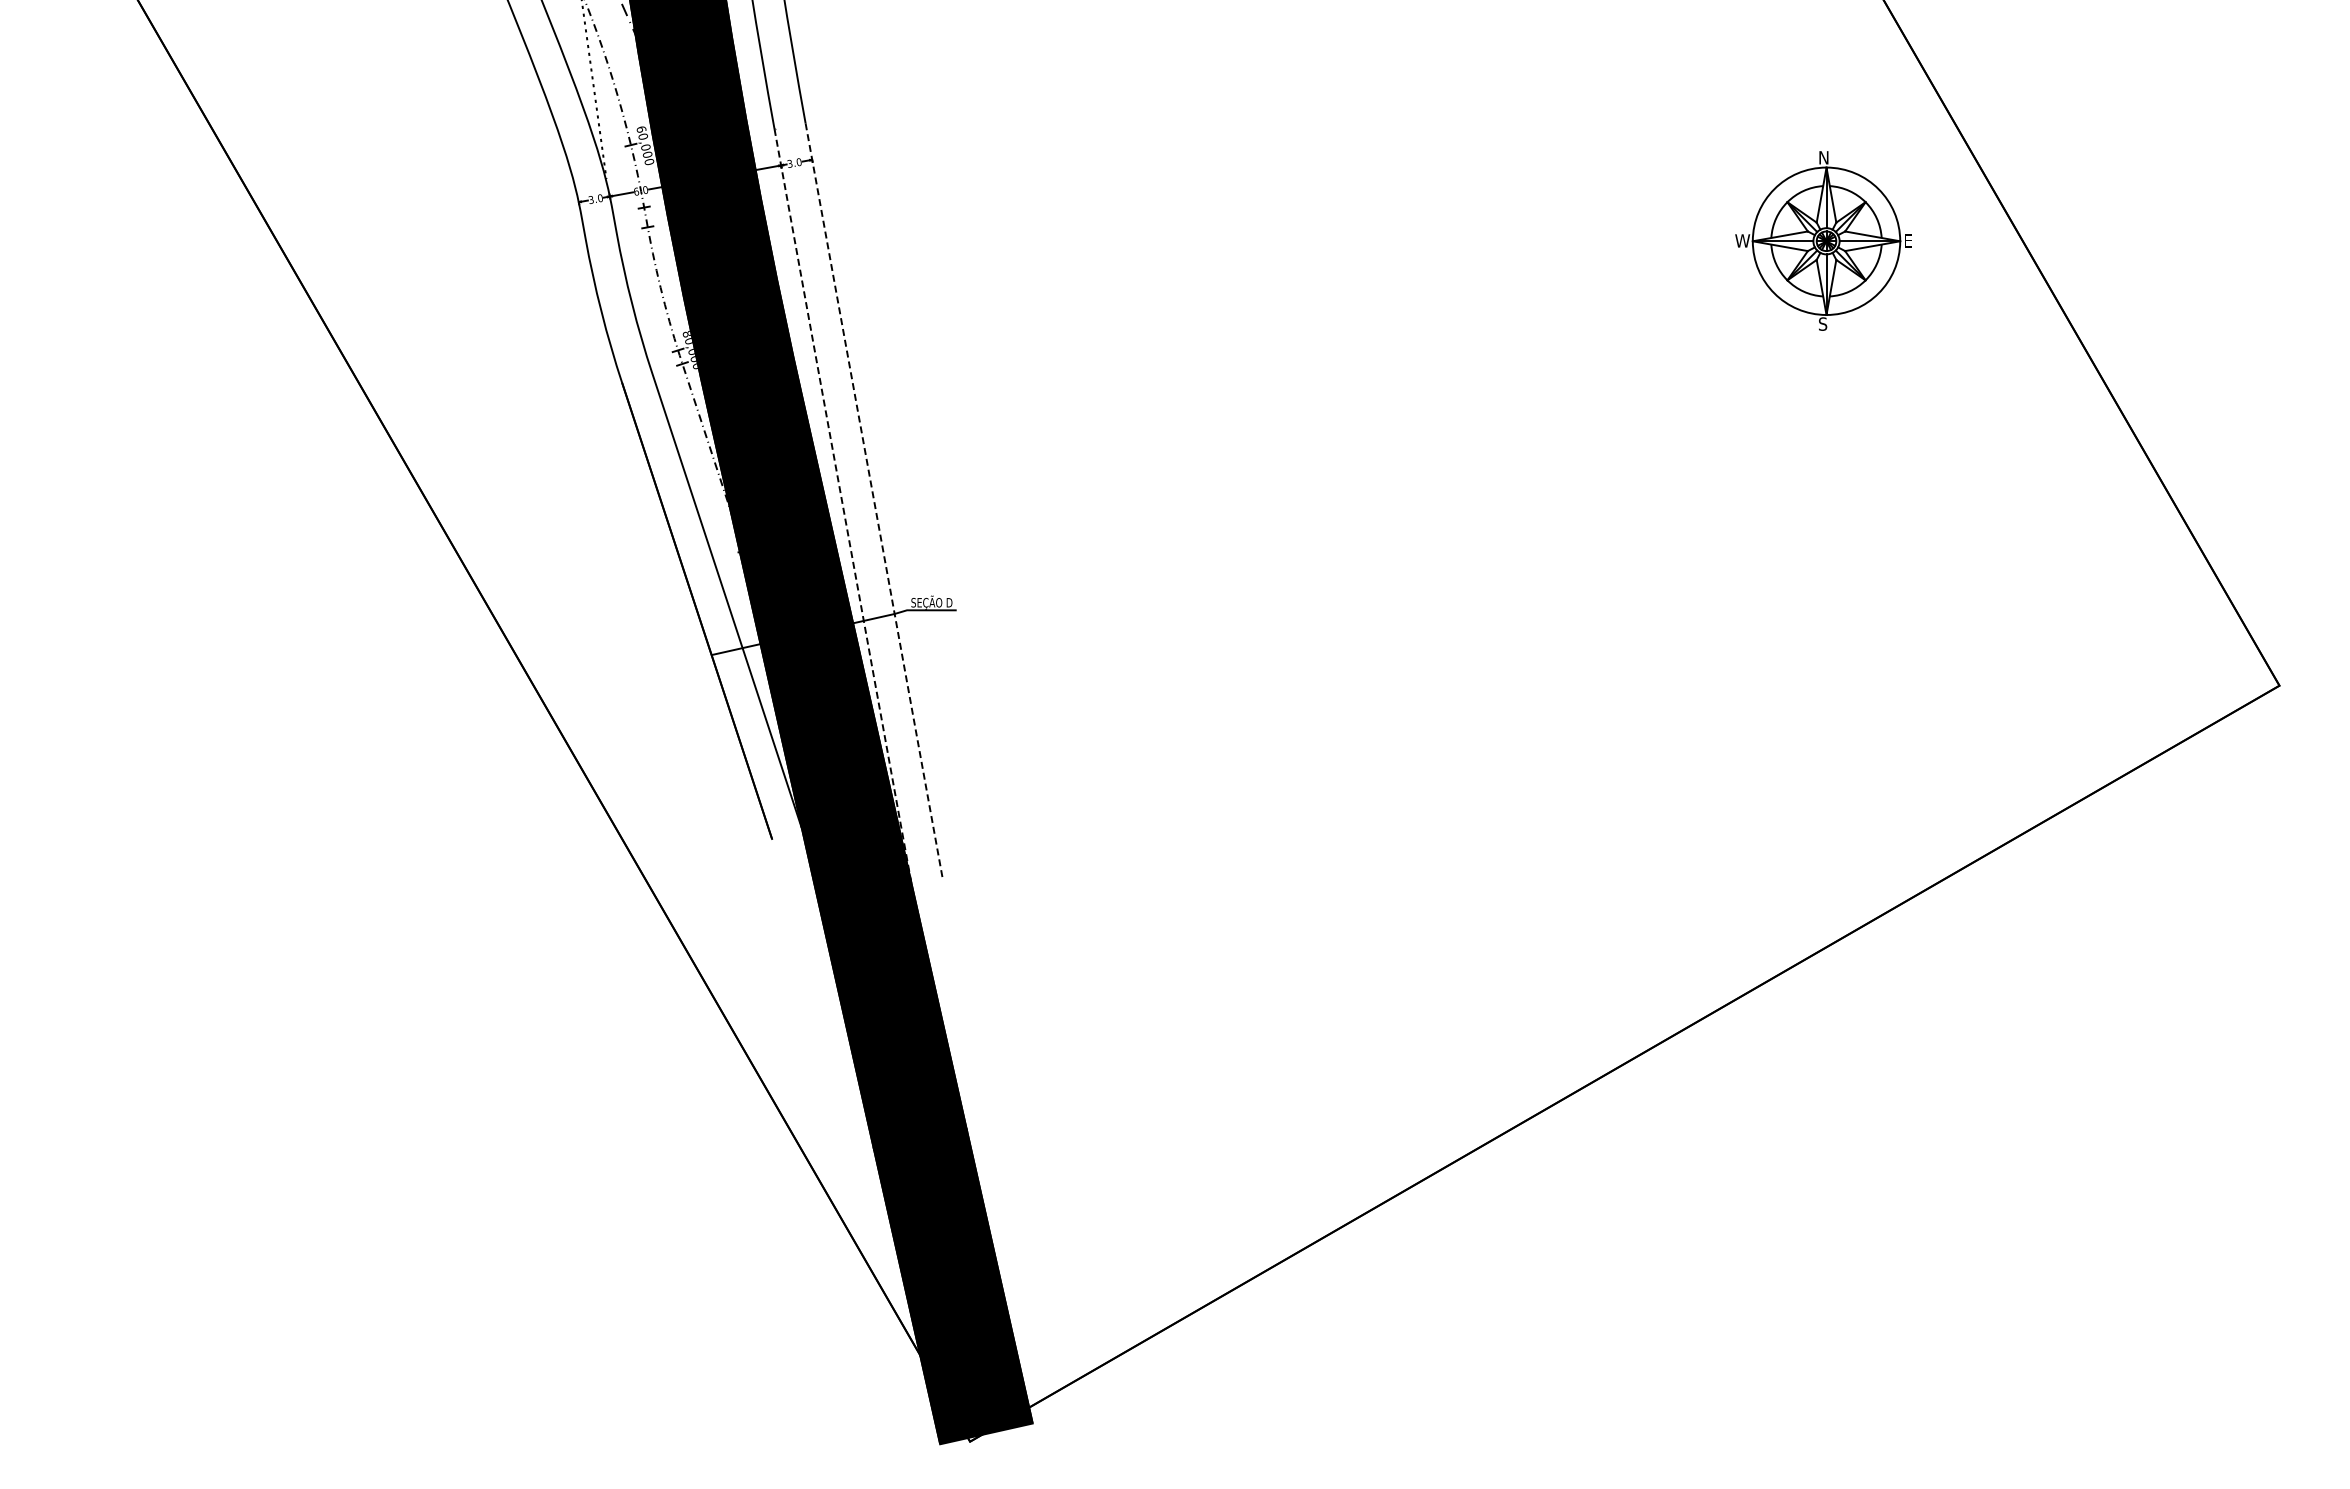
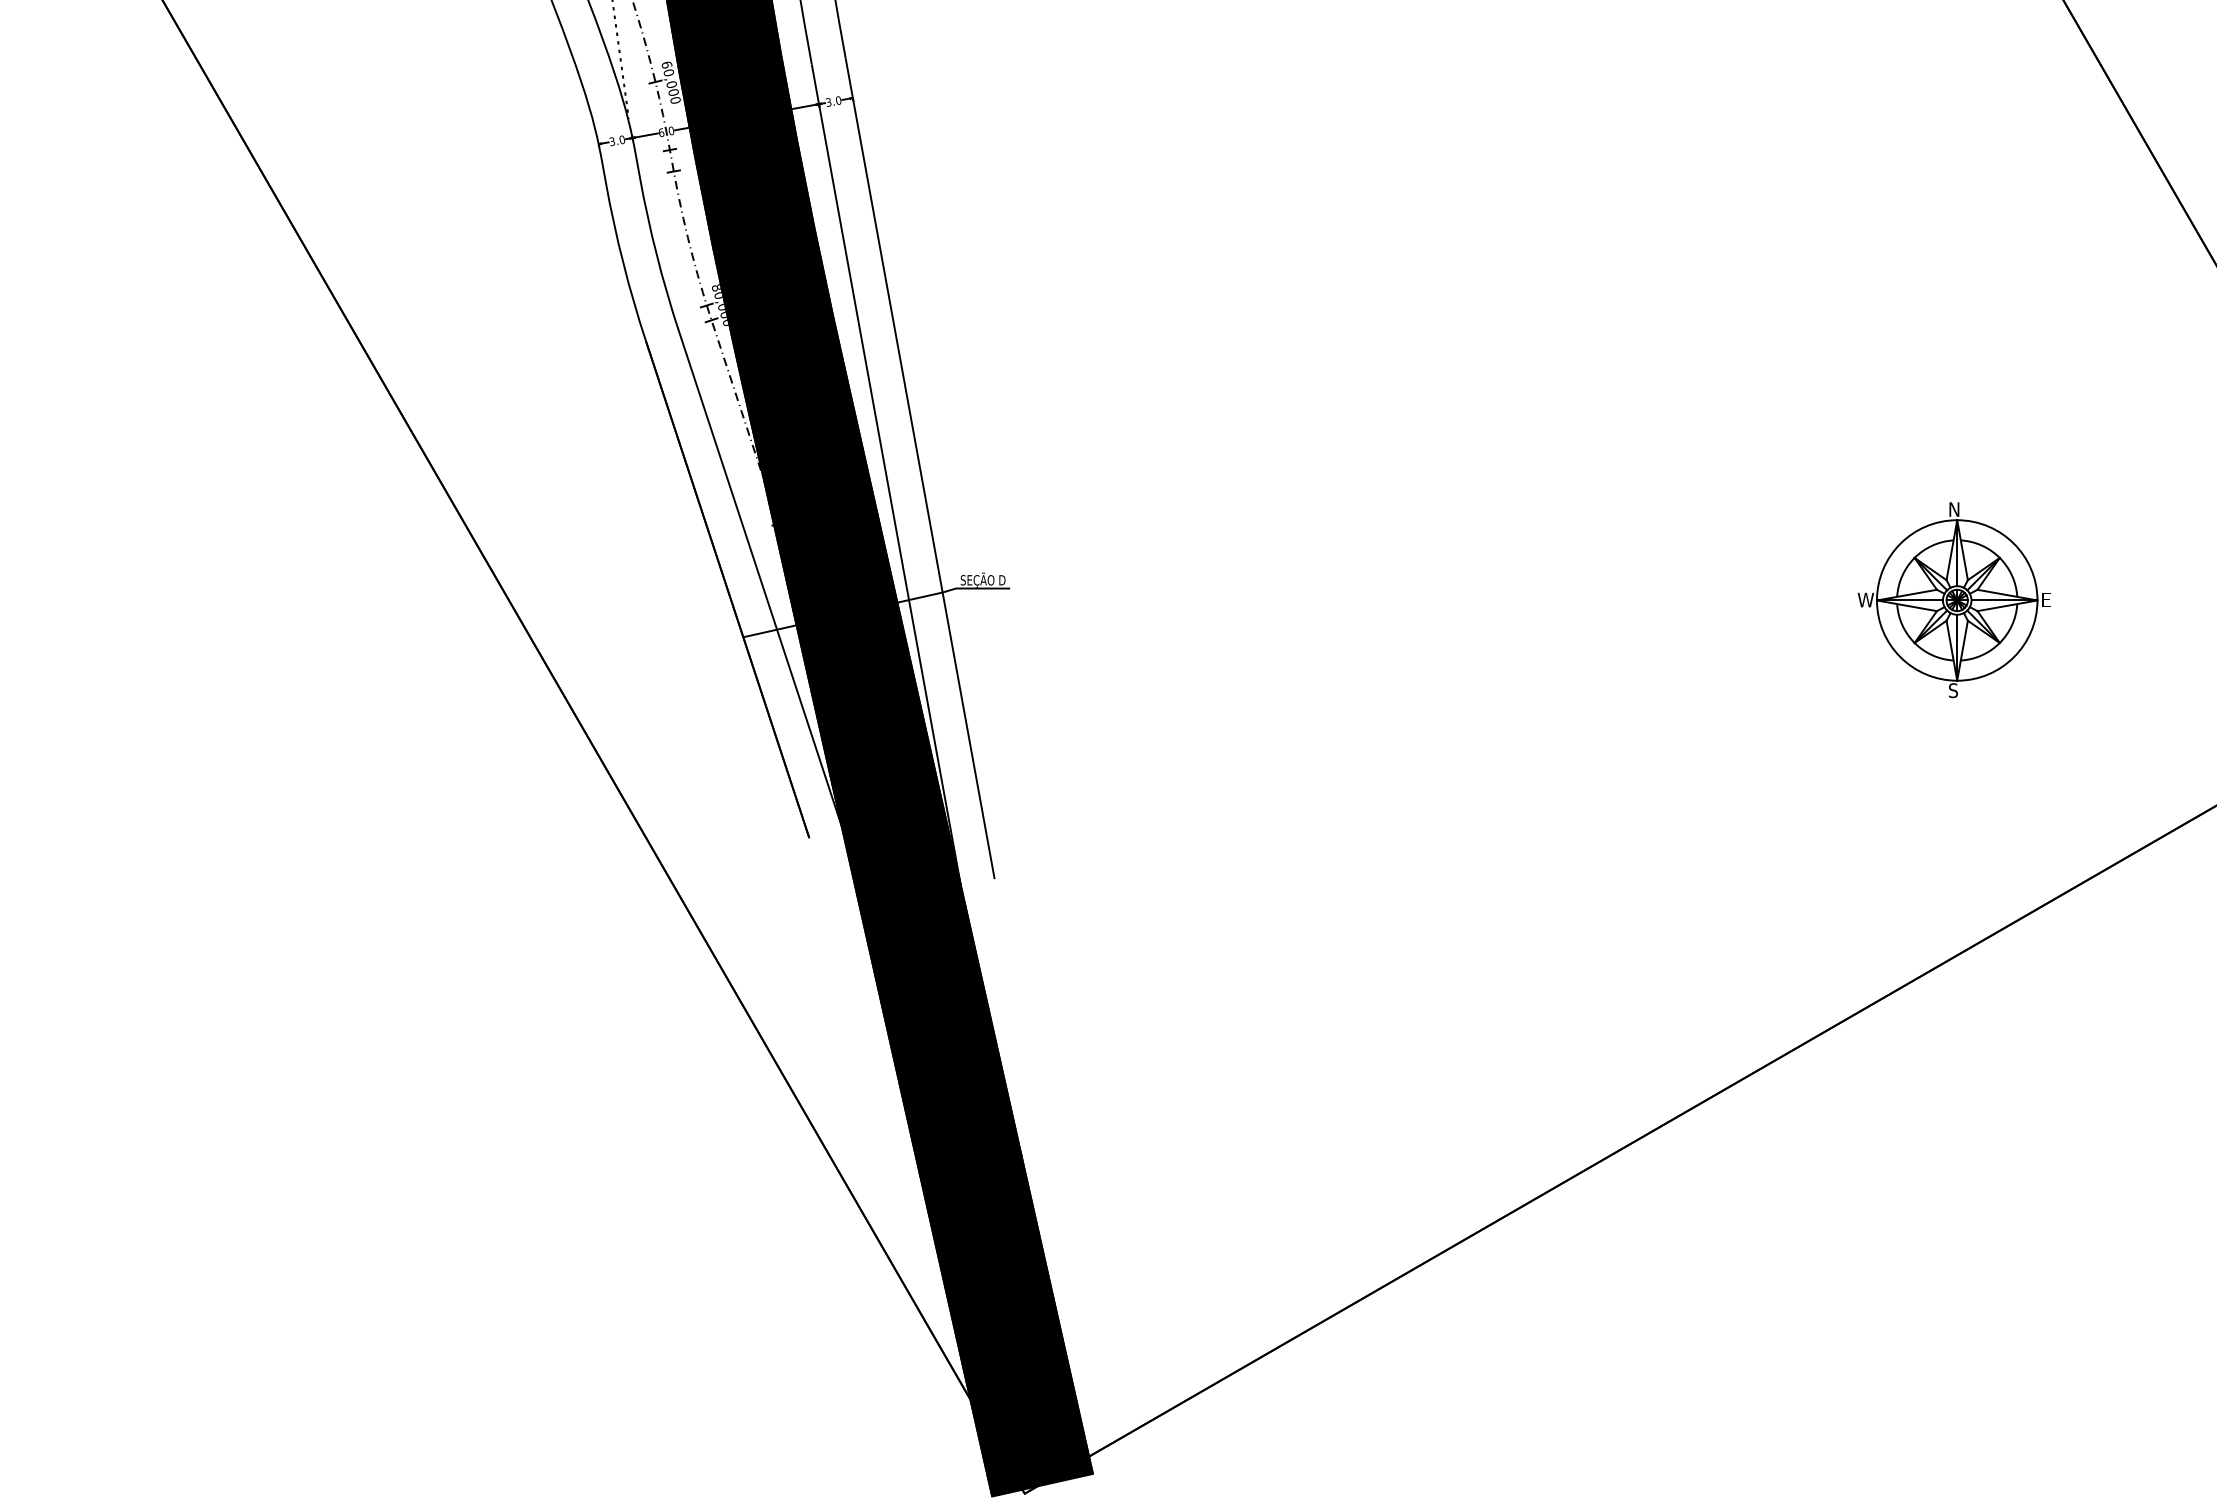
part: (1823, 240) -> (1953, 599), moved
line: (874, 500) -> (920, 468), dashed -> solid
line: (842, 505) -> (885, 474), dashed -> solid

